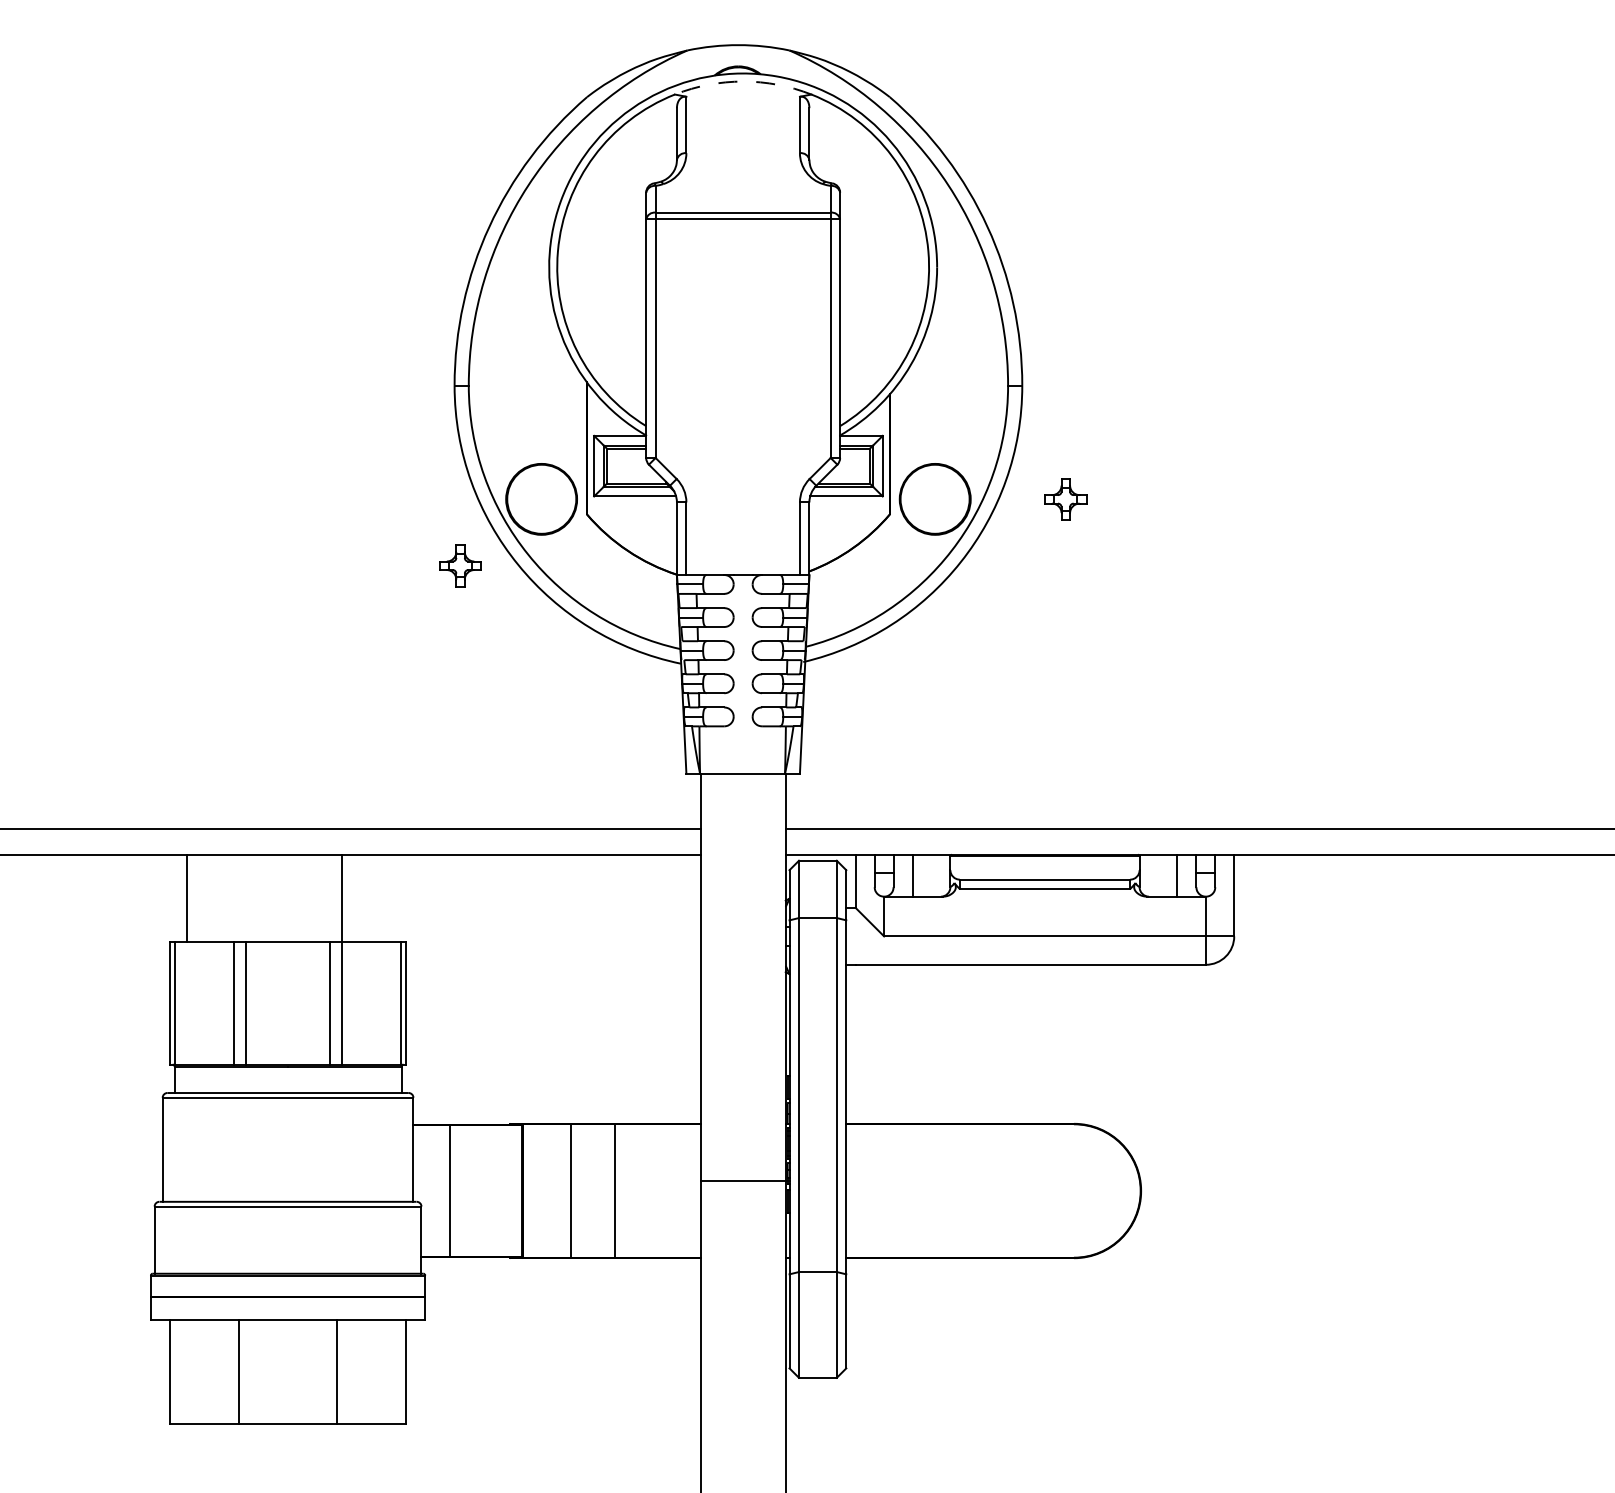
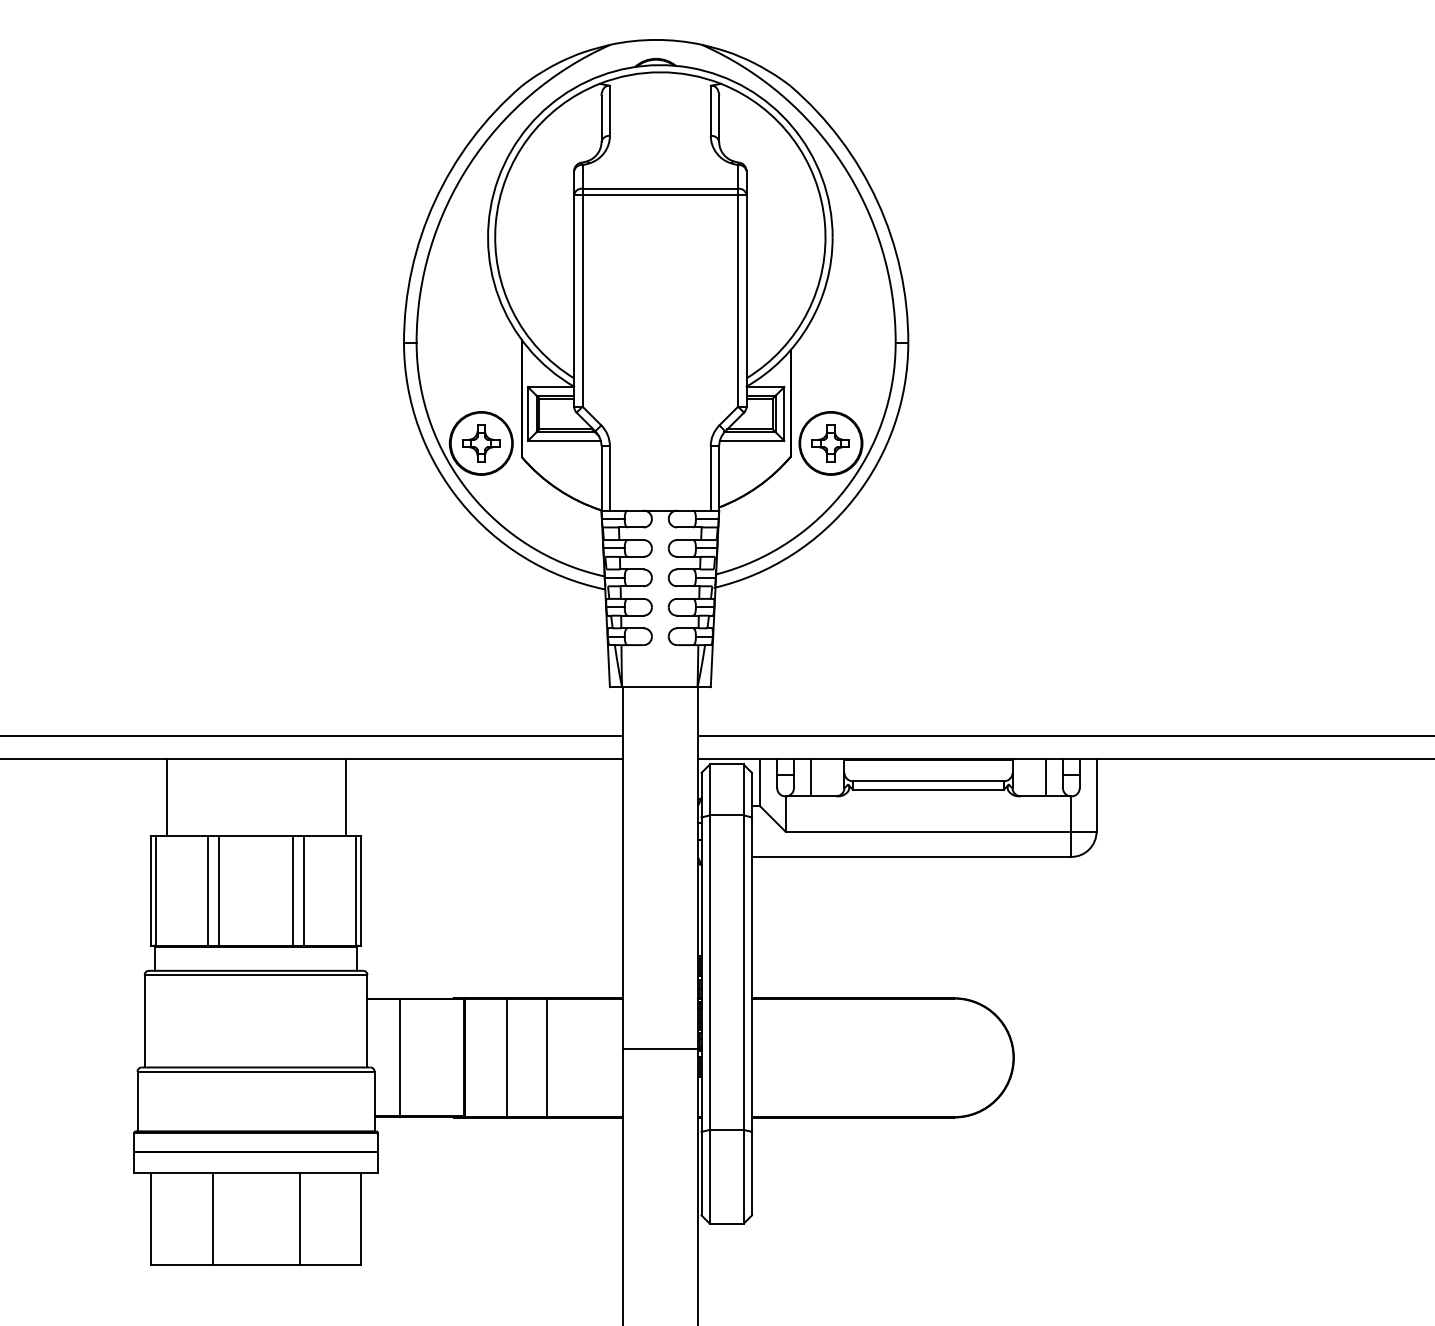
arc: (743, 81) -> (660, 72), dashed -> solid
part: (1065, 499) -> (830, 443), moved
part: (460, 565) -> (481, 443), moved
line: (341, 897) -> (345, 797), moved

